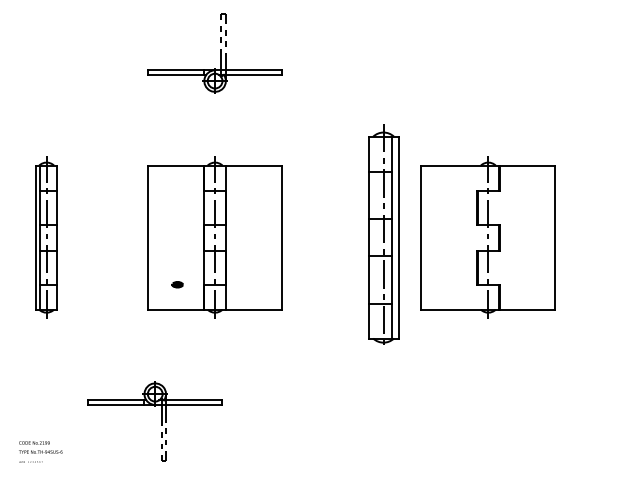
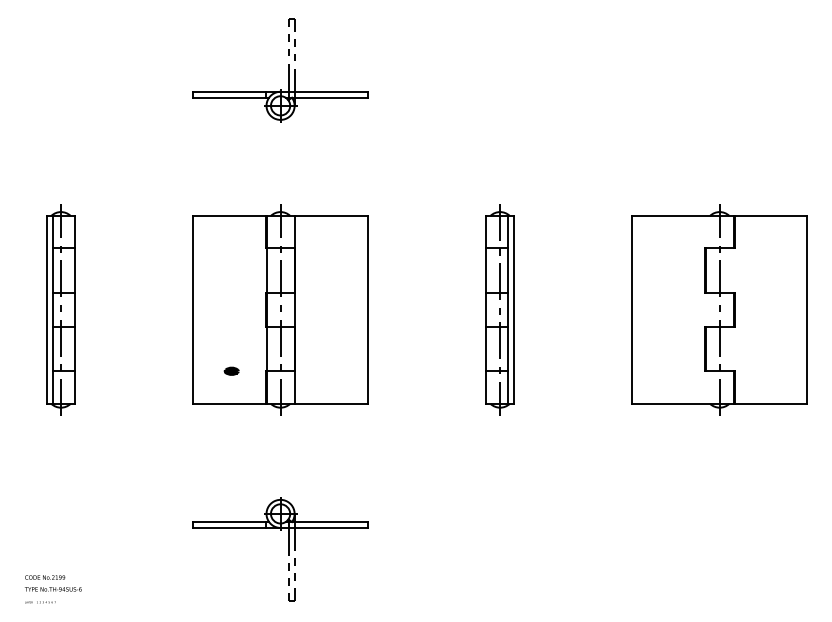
part: (383, 237) -> (499, 309), size x0.71
part: (488, 237) -> (719, 309), moved
part: (161, 421) -> (288, 549), moved

